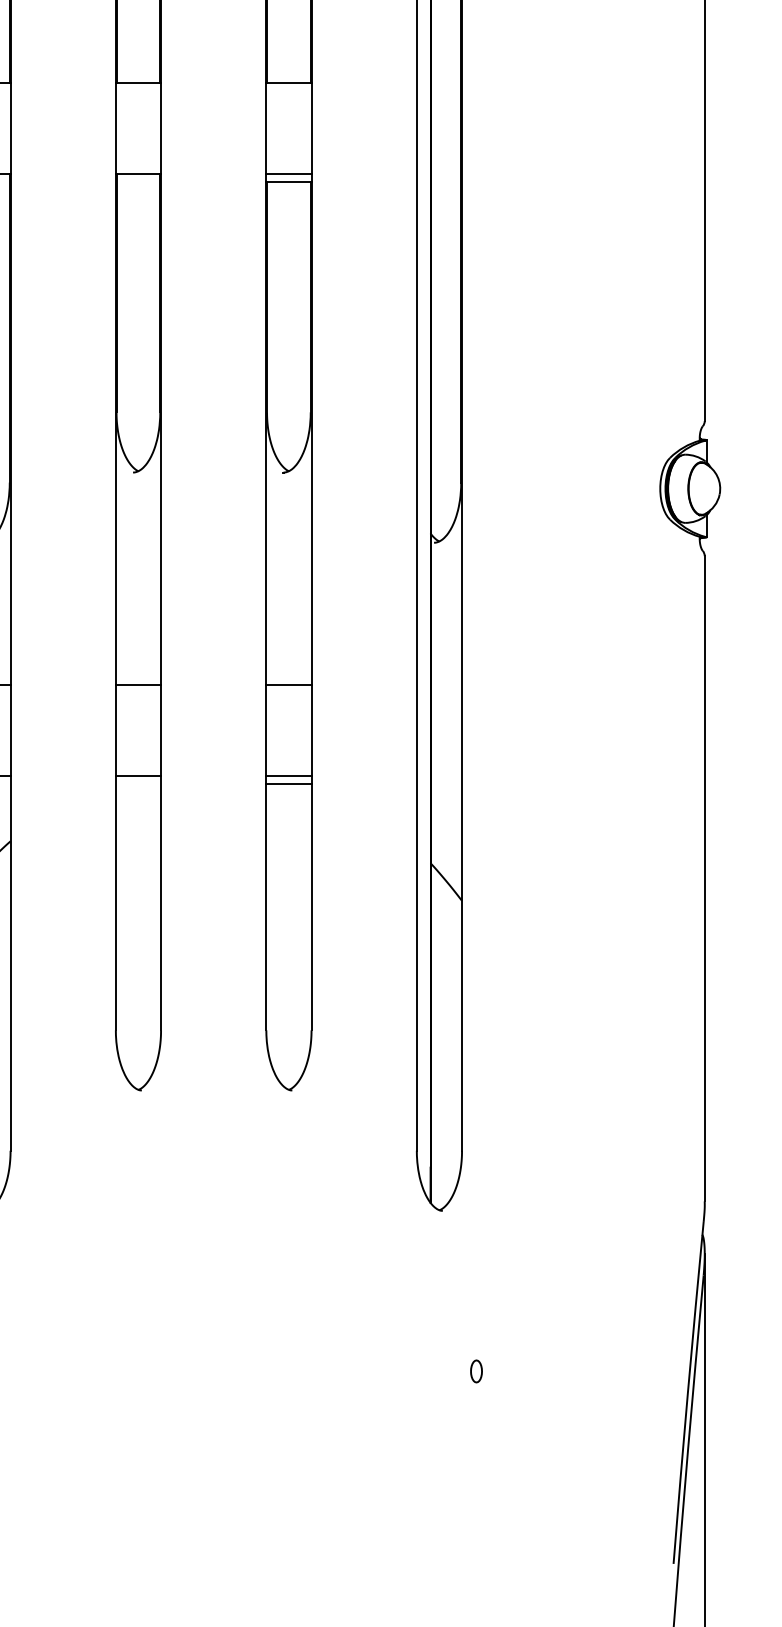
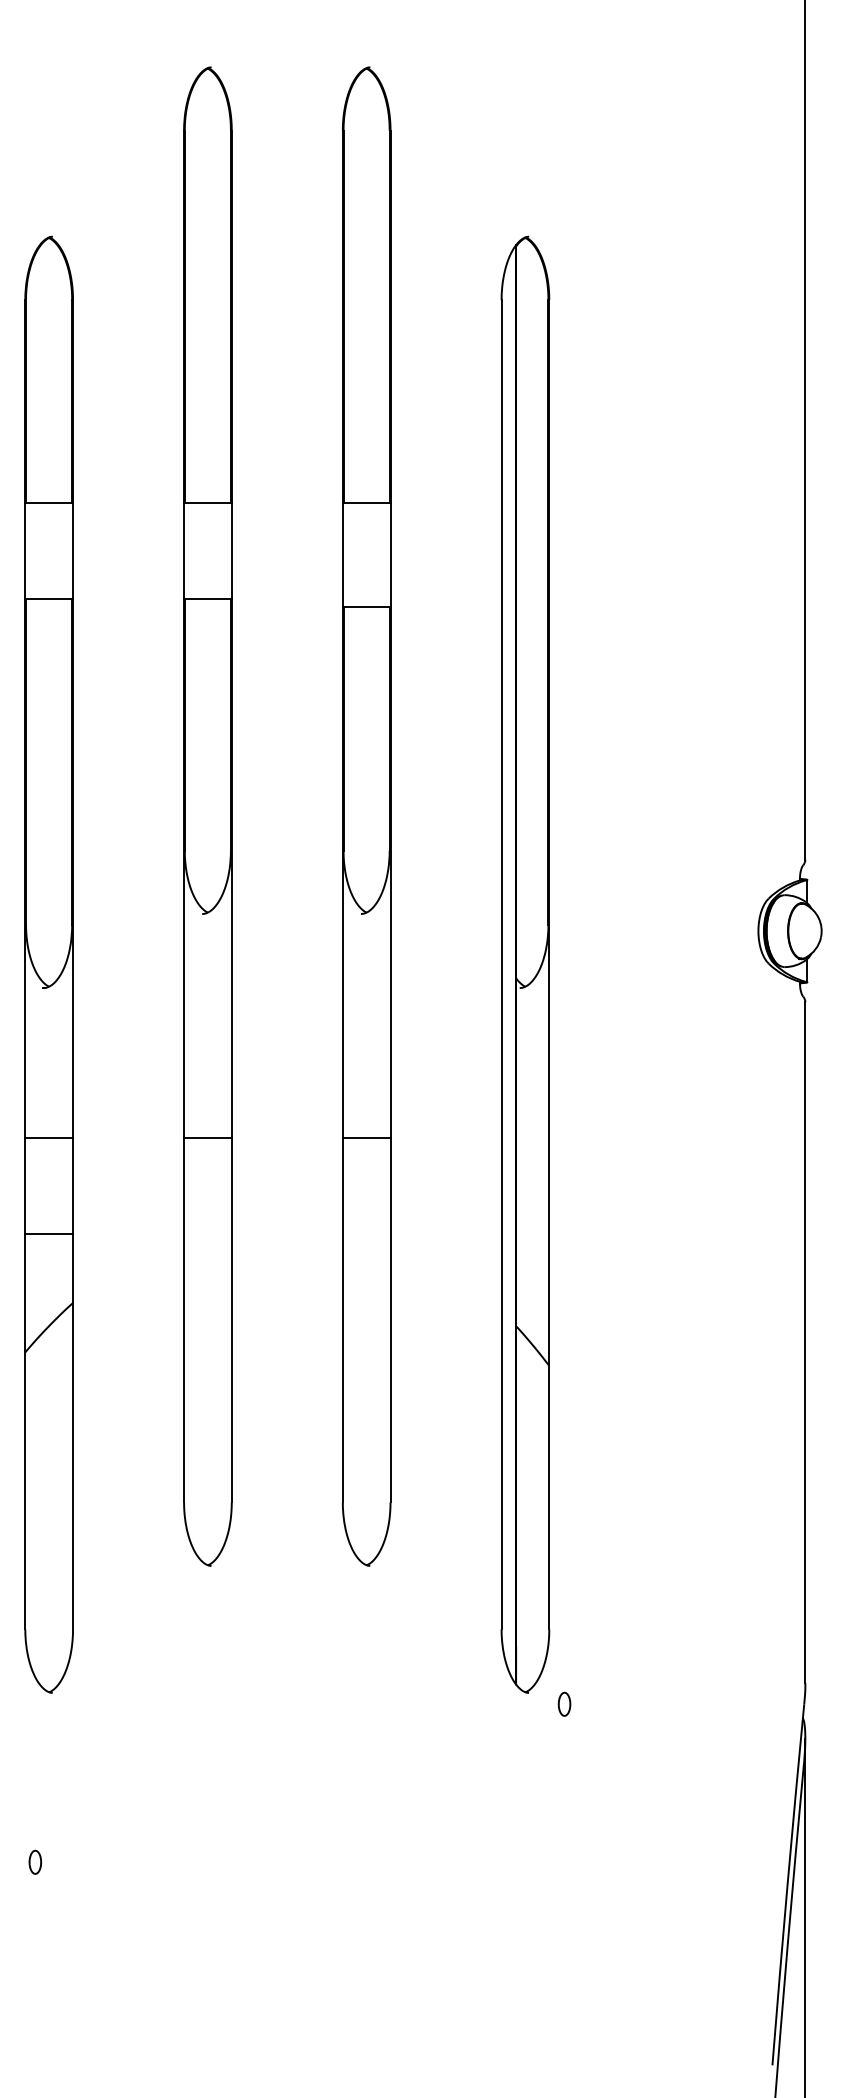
line: (288, 173) -> (366, 598), removed
line: (138, 775) -> (207, 1233), removed
line: (288, 775) -> (366, 1233), removed
line: (288, 783) -> (366, 1242), removed
part: (476, 1370) -> (564, 1703), moved

